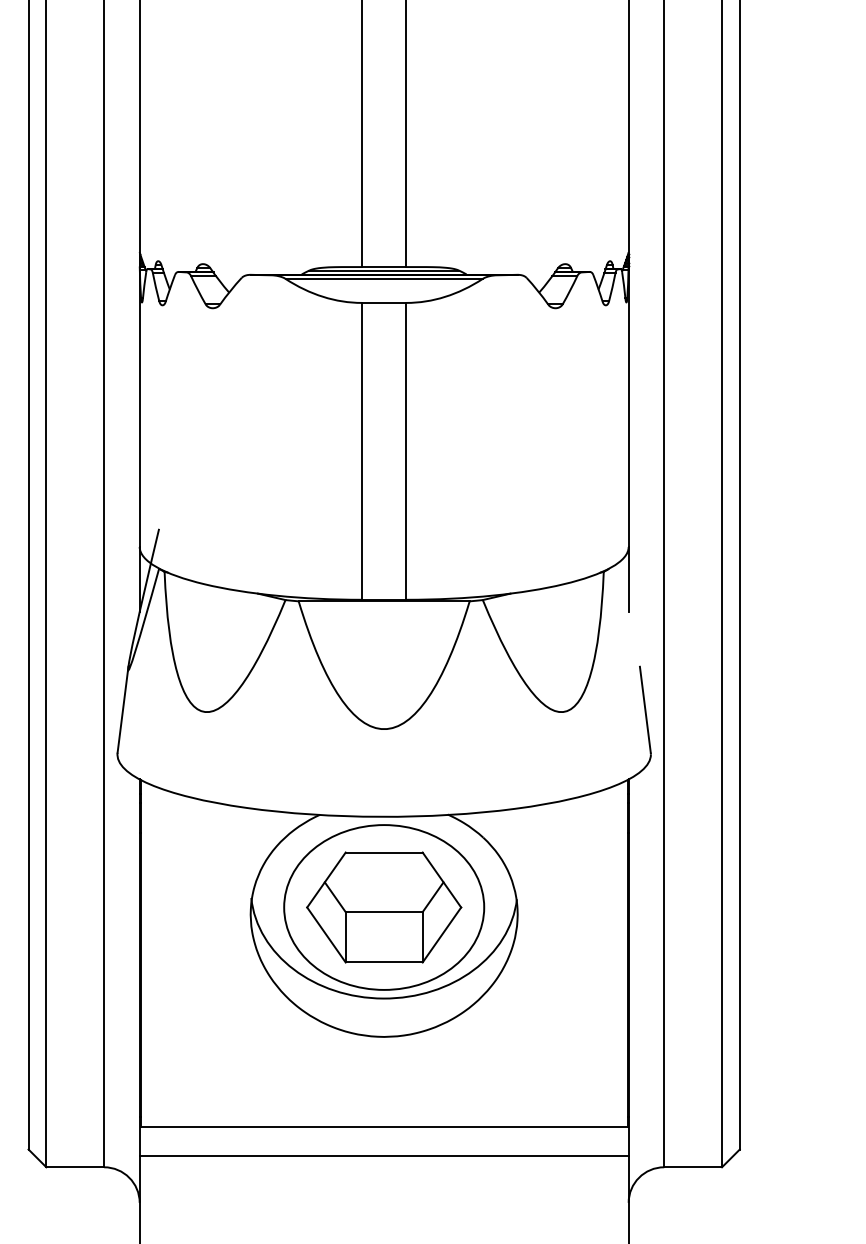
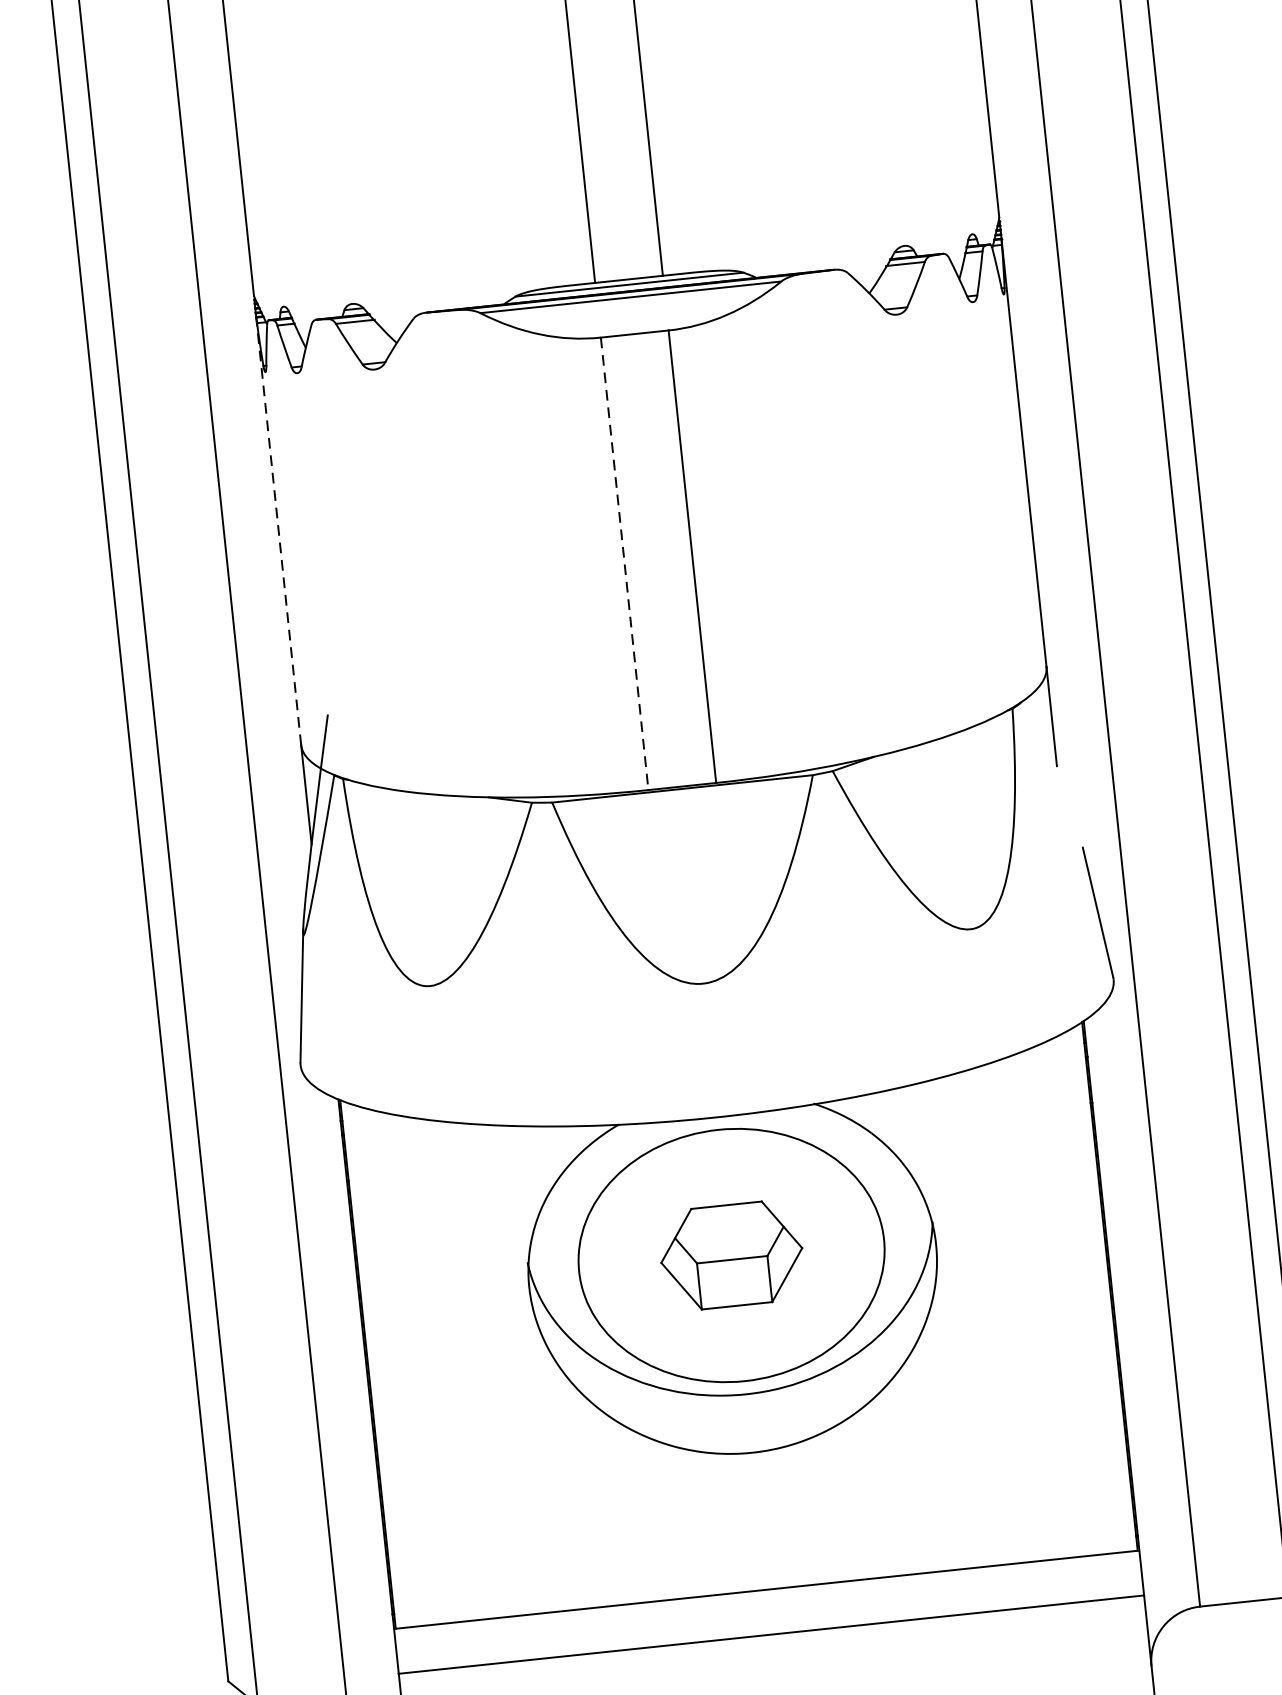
line: (139, 406) -> (278, 531), solid -> dashed
line: (361, 451) -> (623, 564), solid -> dashed
part: (384, 907) -> (732, 1255), size x0.6

